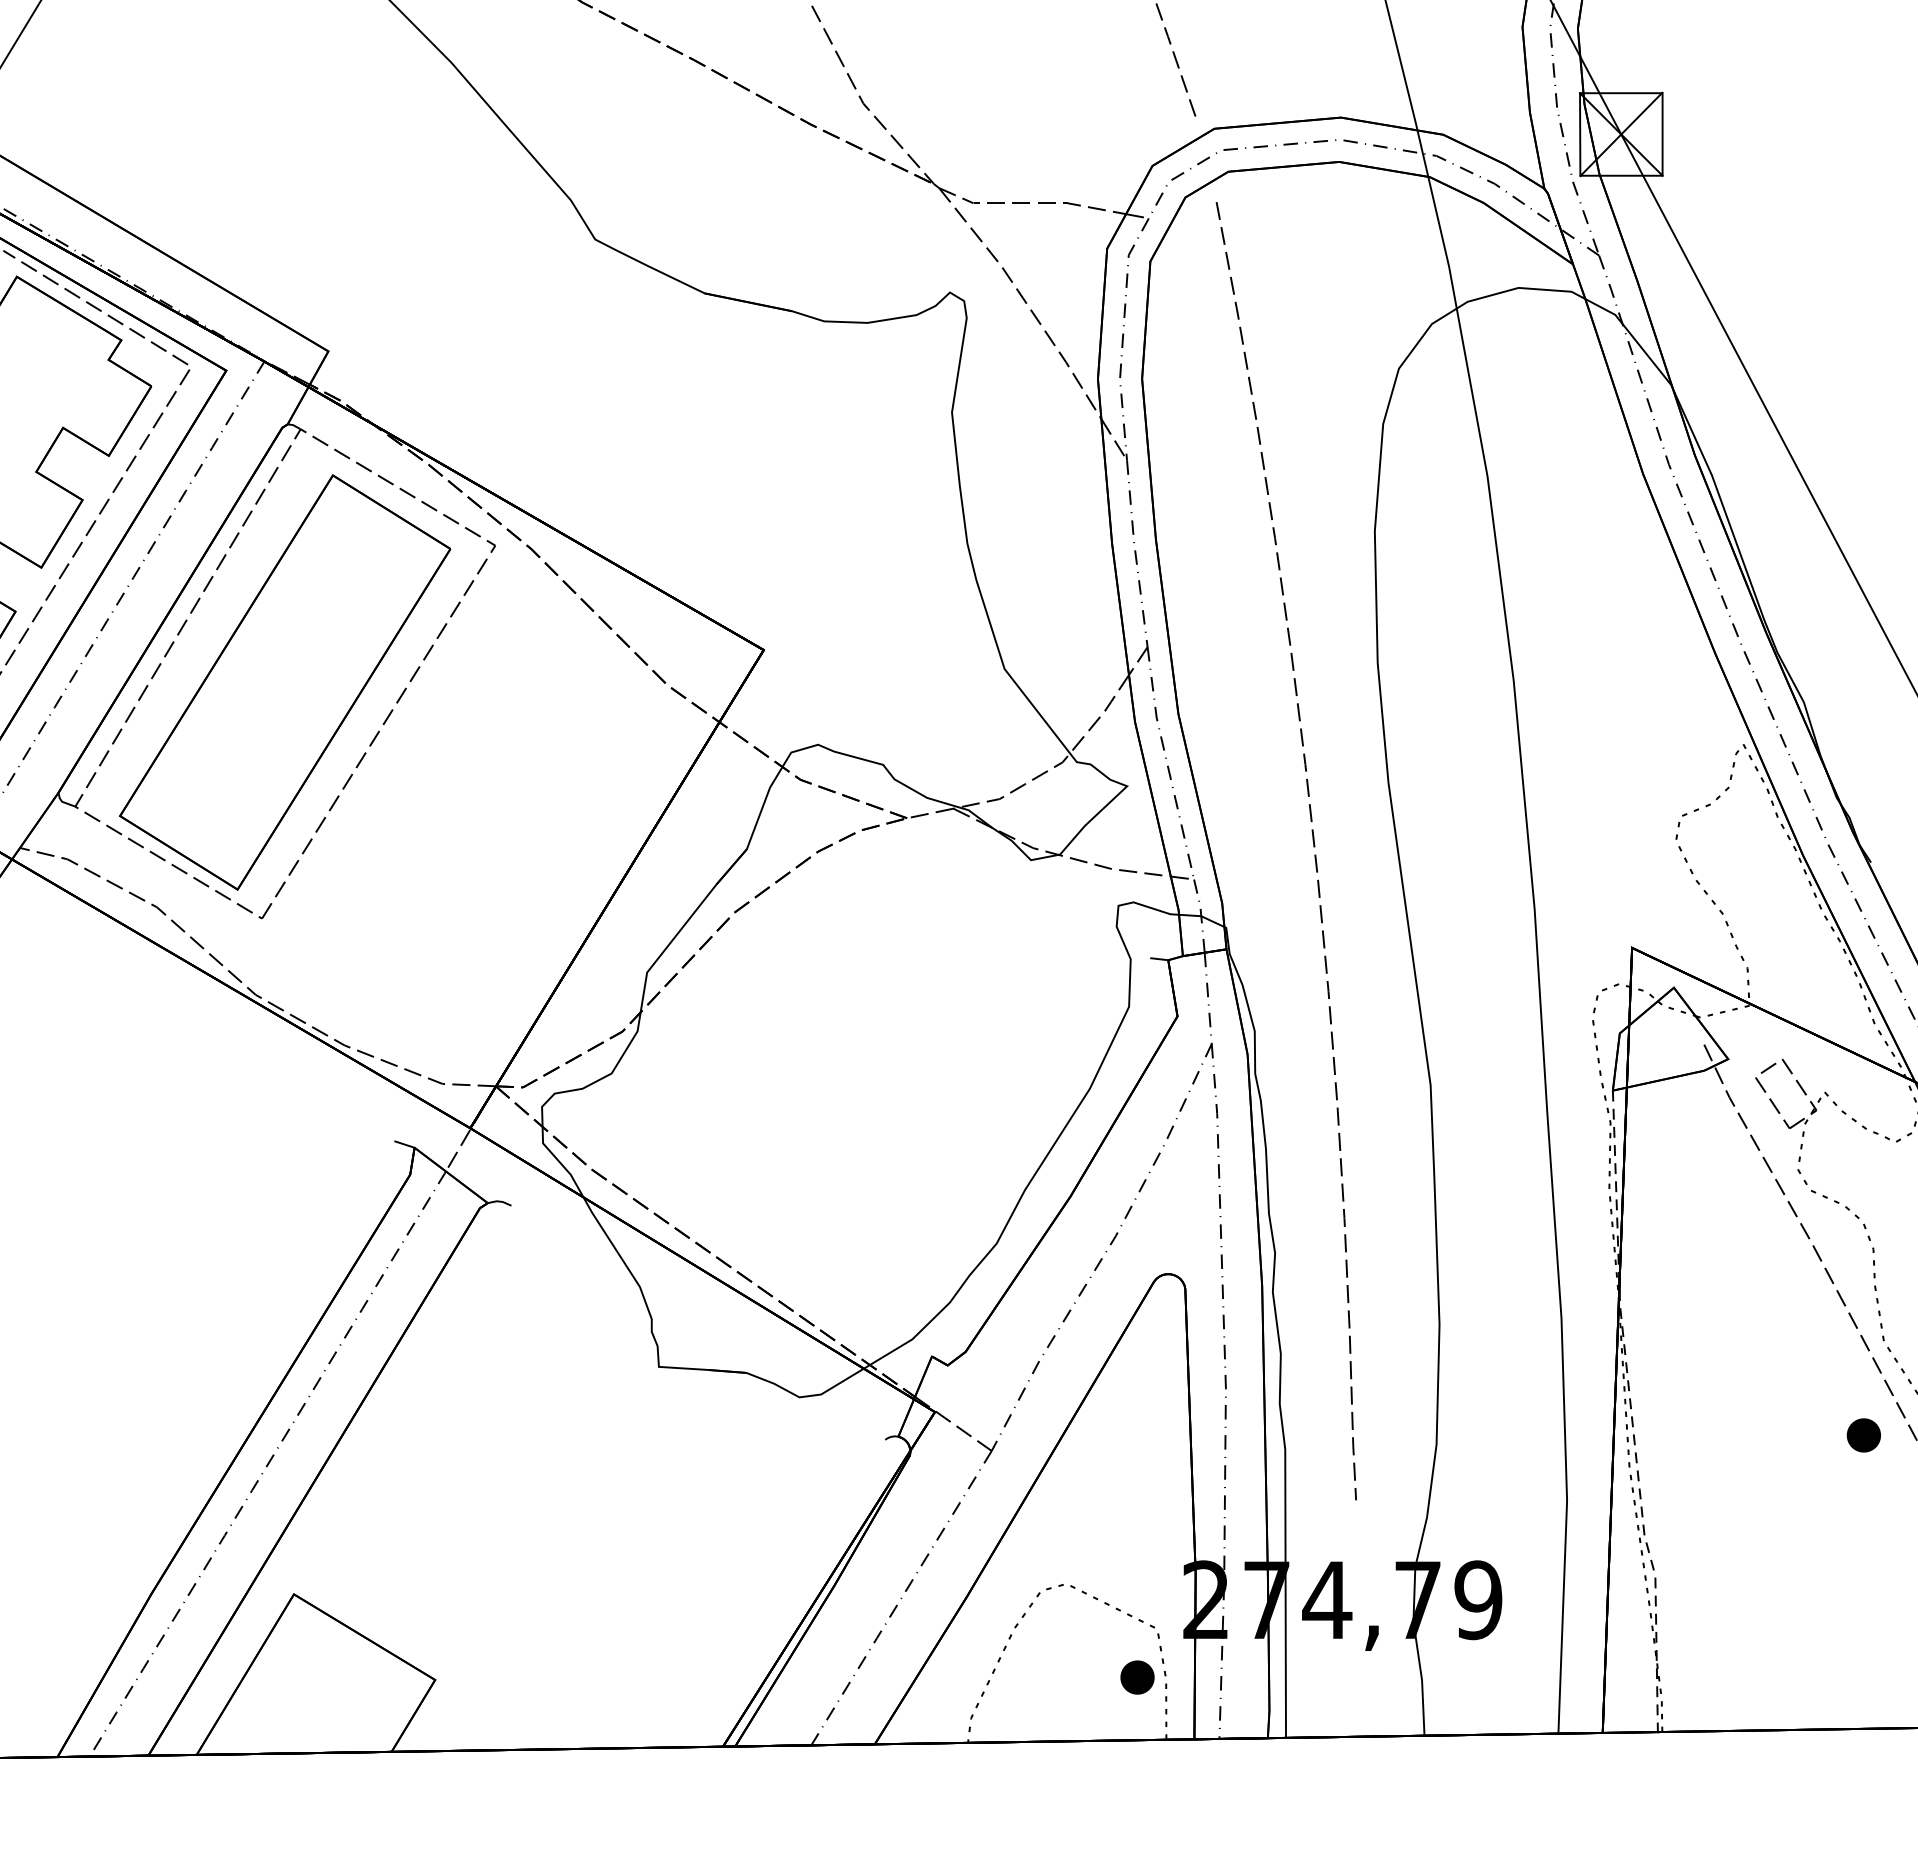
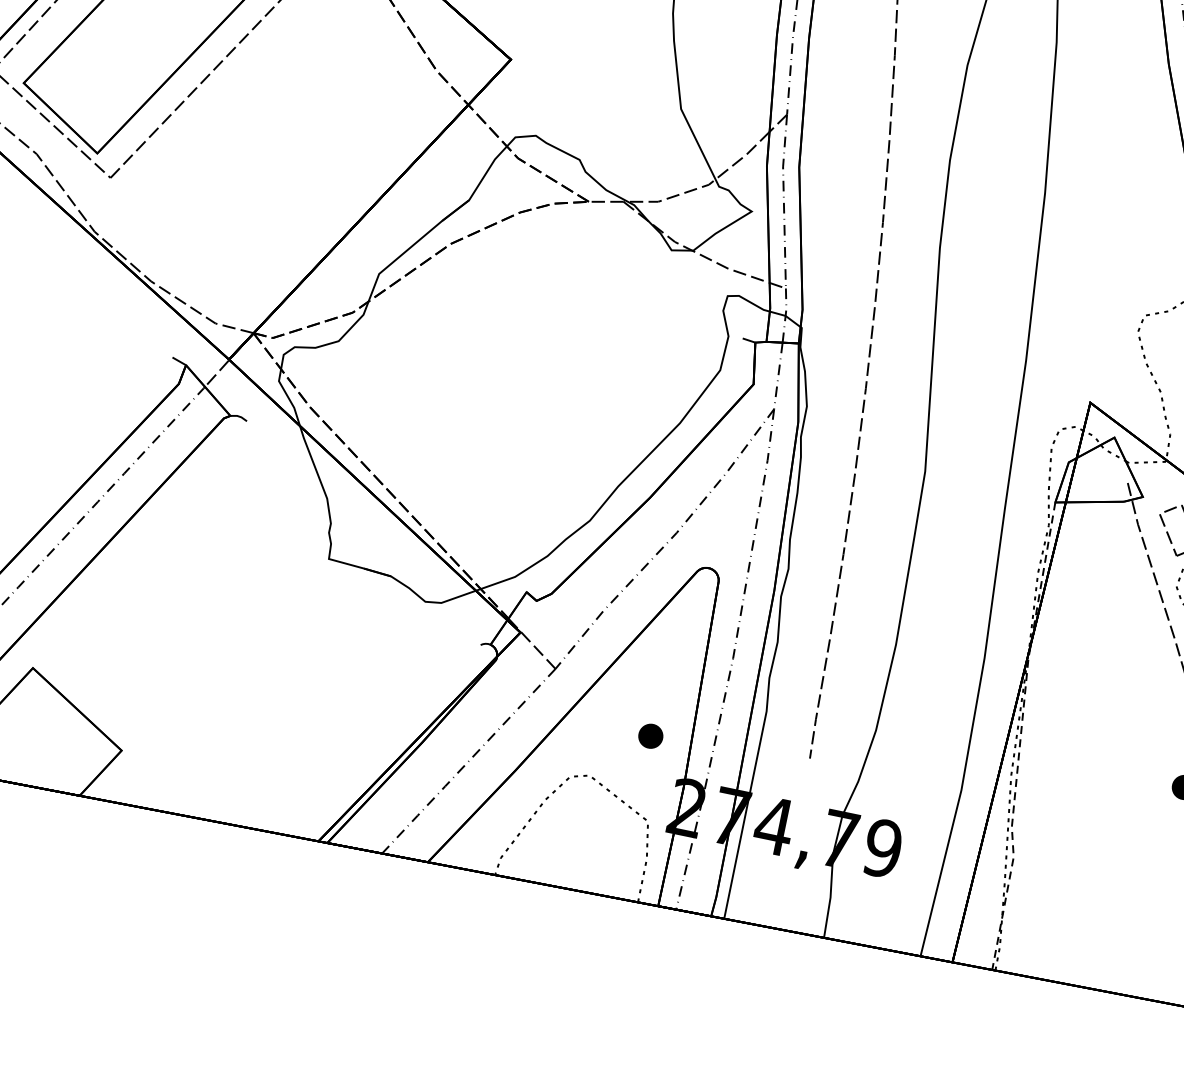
part: (1137, 1677) -> (650, 736), moved

